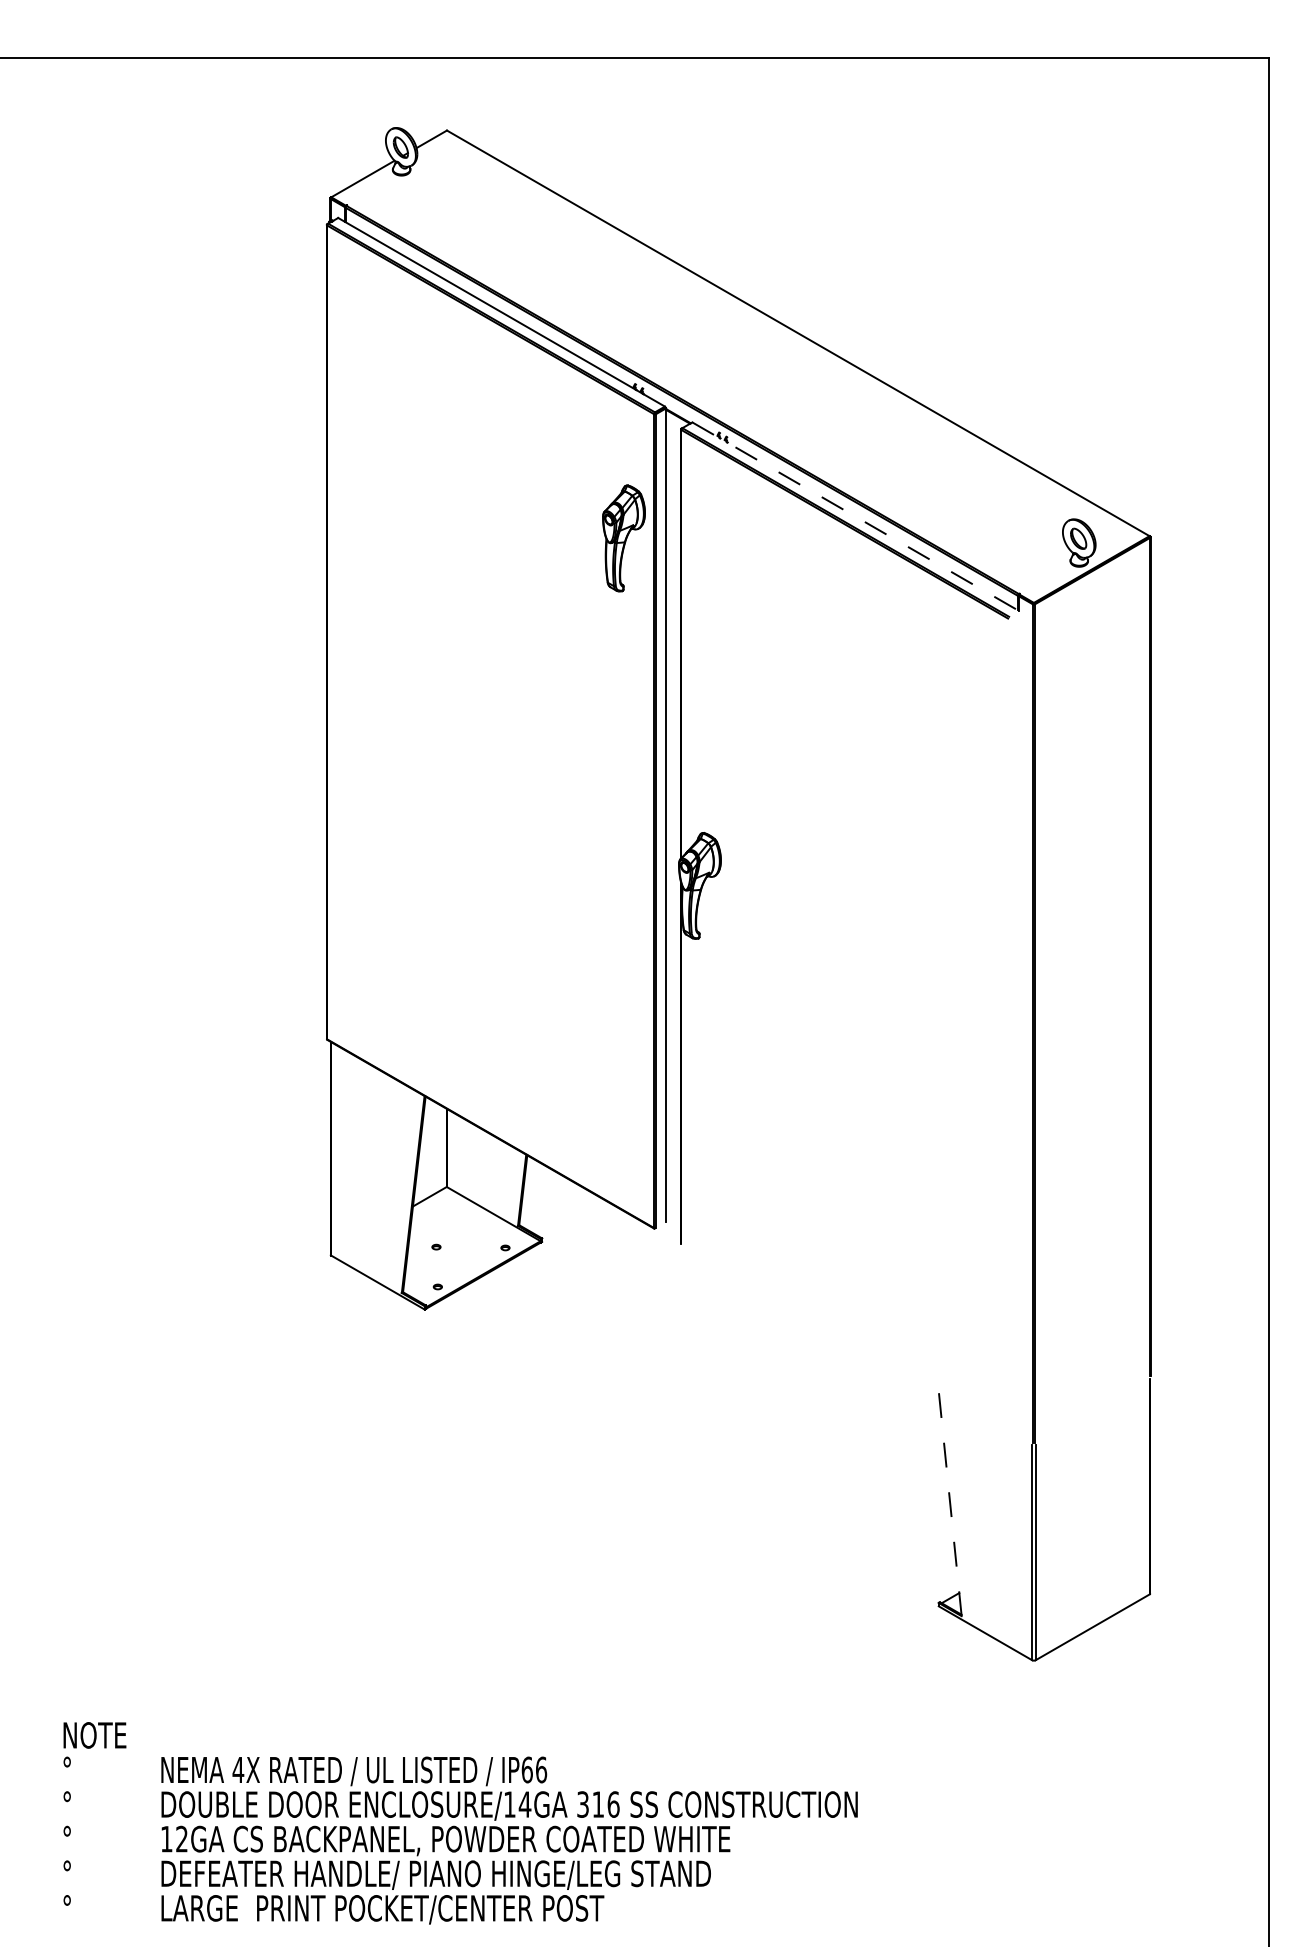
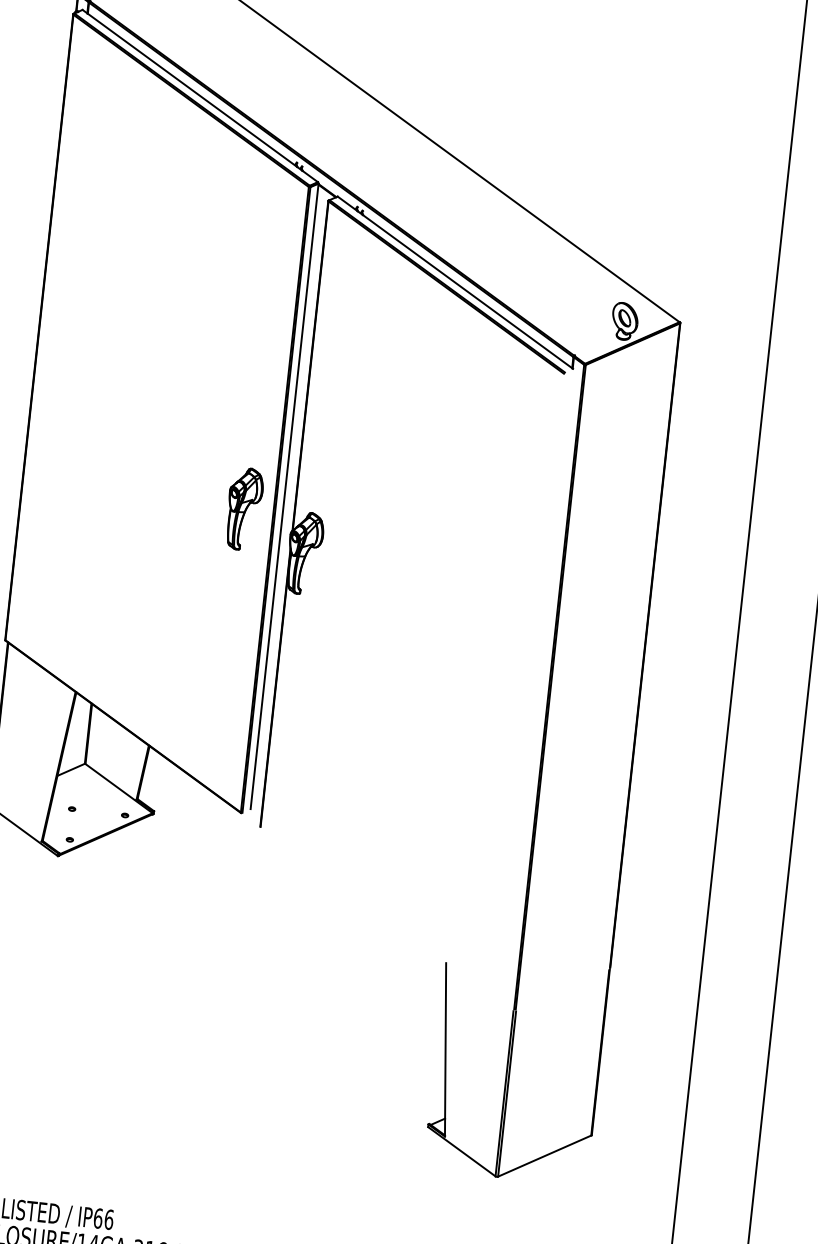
line: (855, 516) -> (455, 282), dashed -> solid
part: (623, 538) -> (243, 509), moved
line: (950, 1504) -> (445, 1049), dashed -> solid

